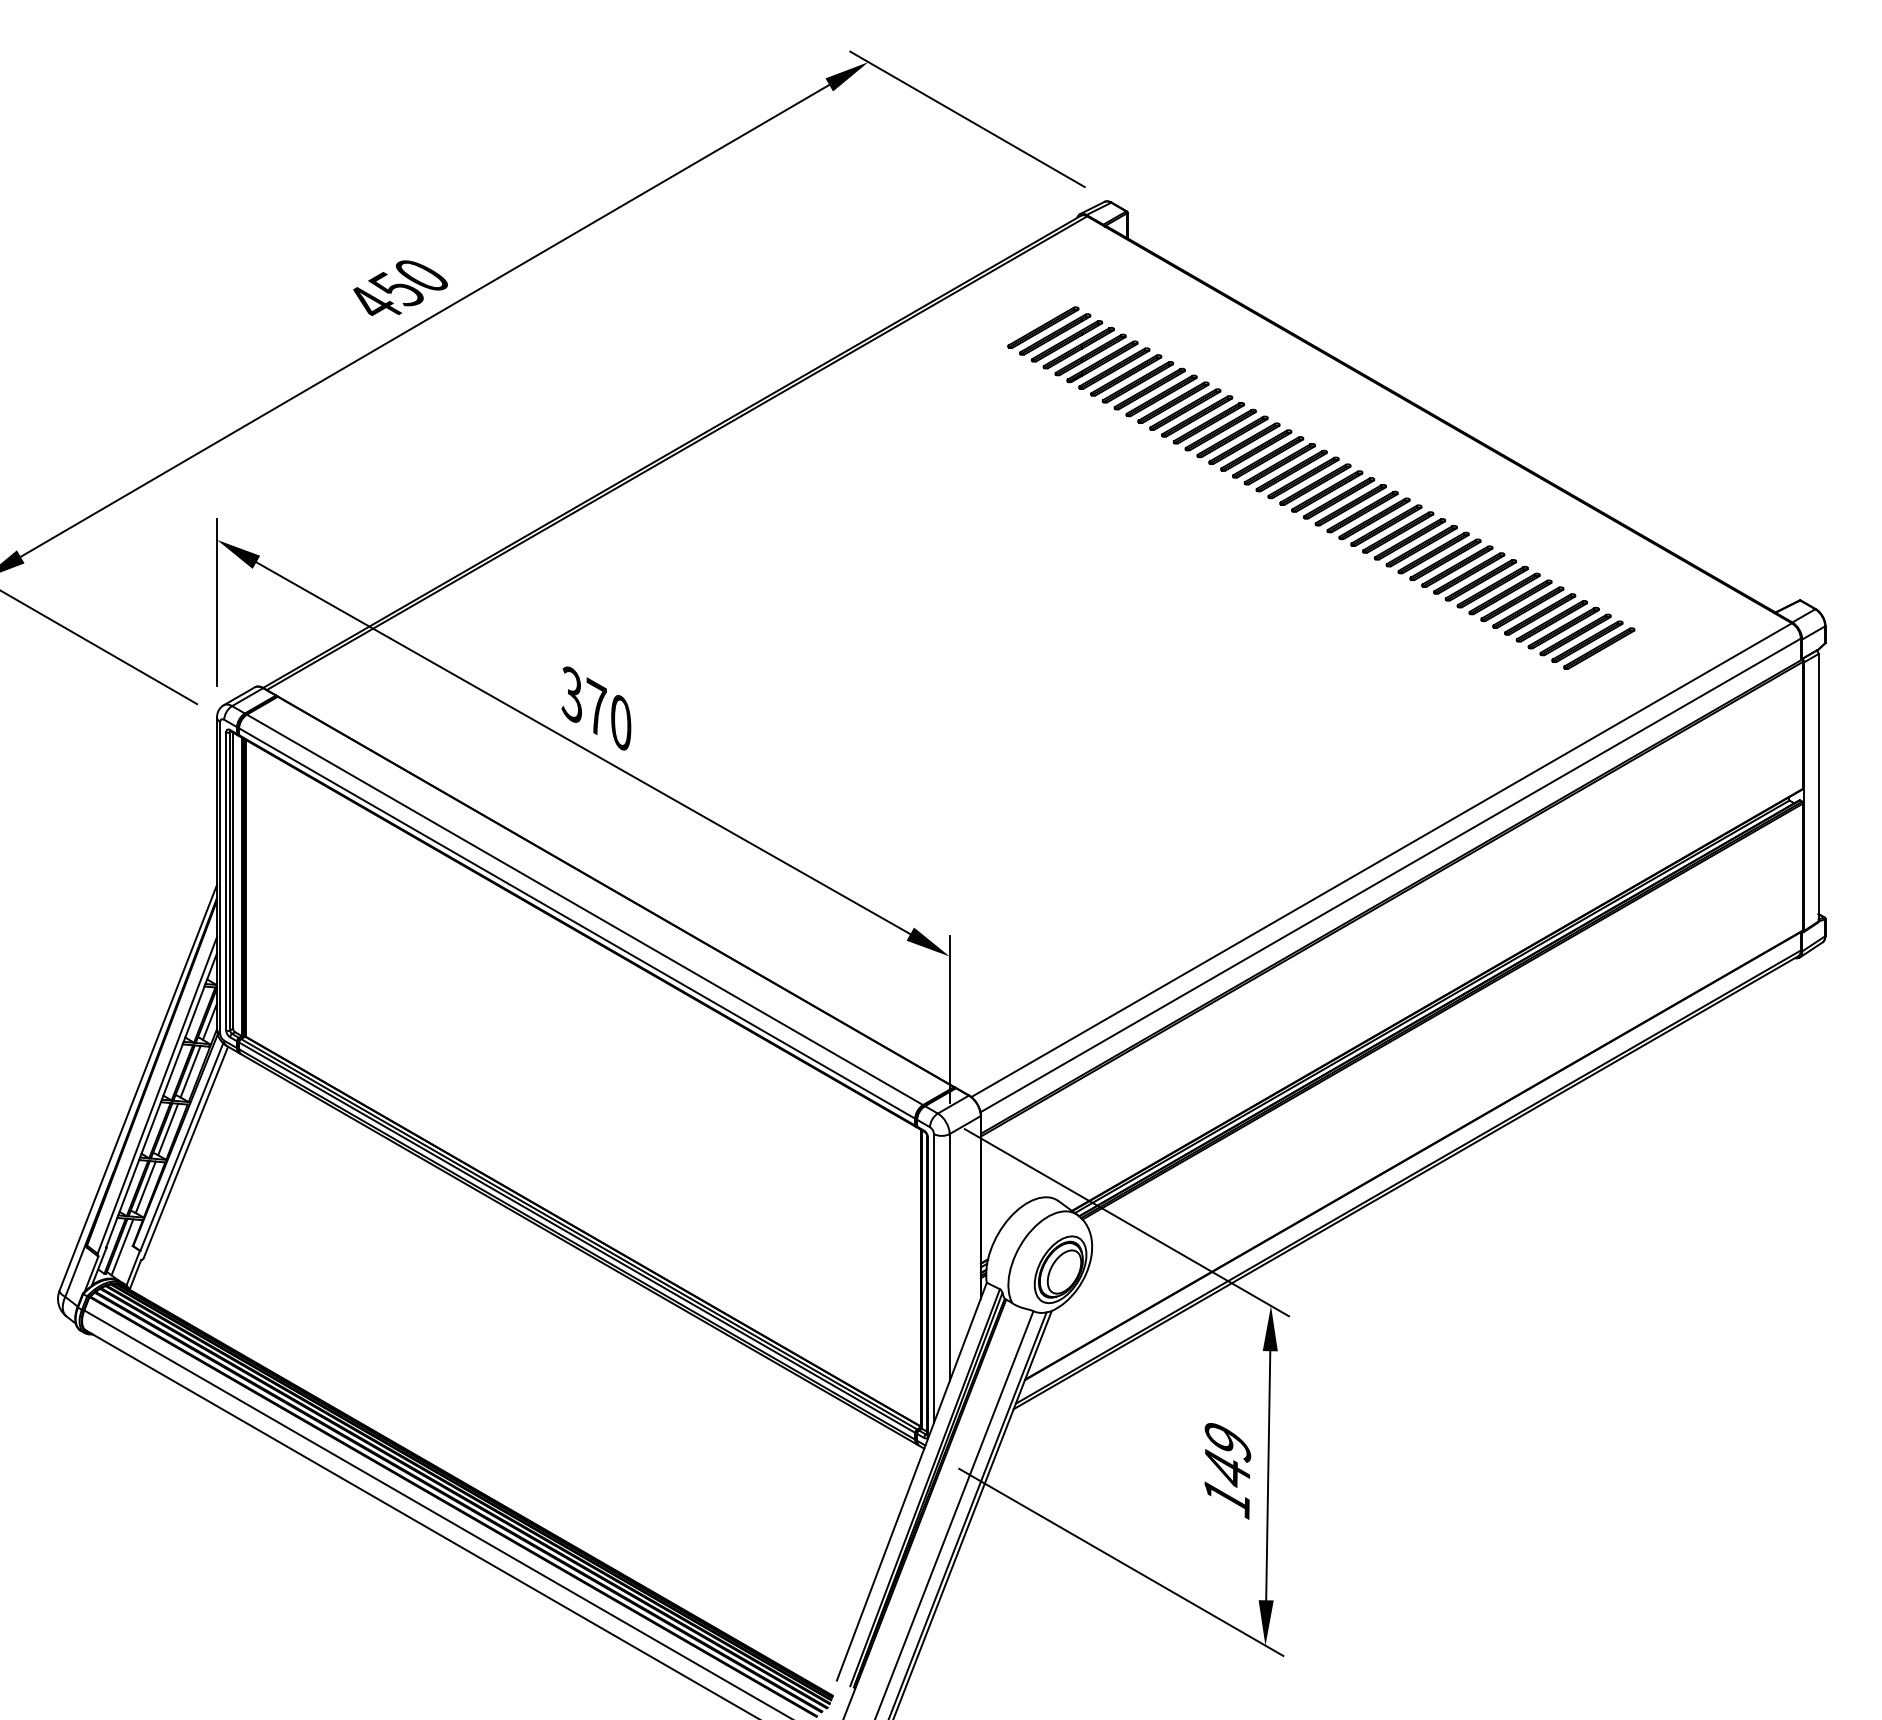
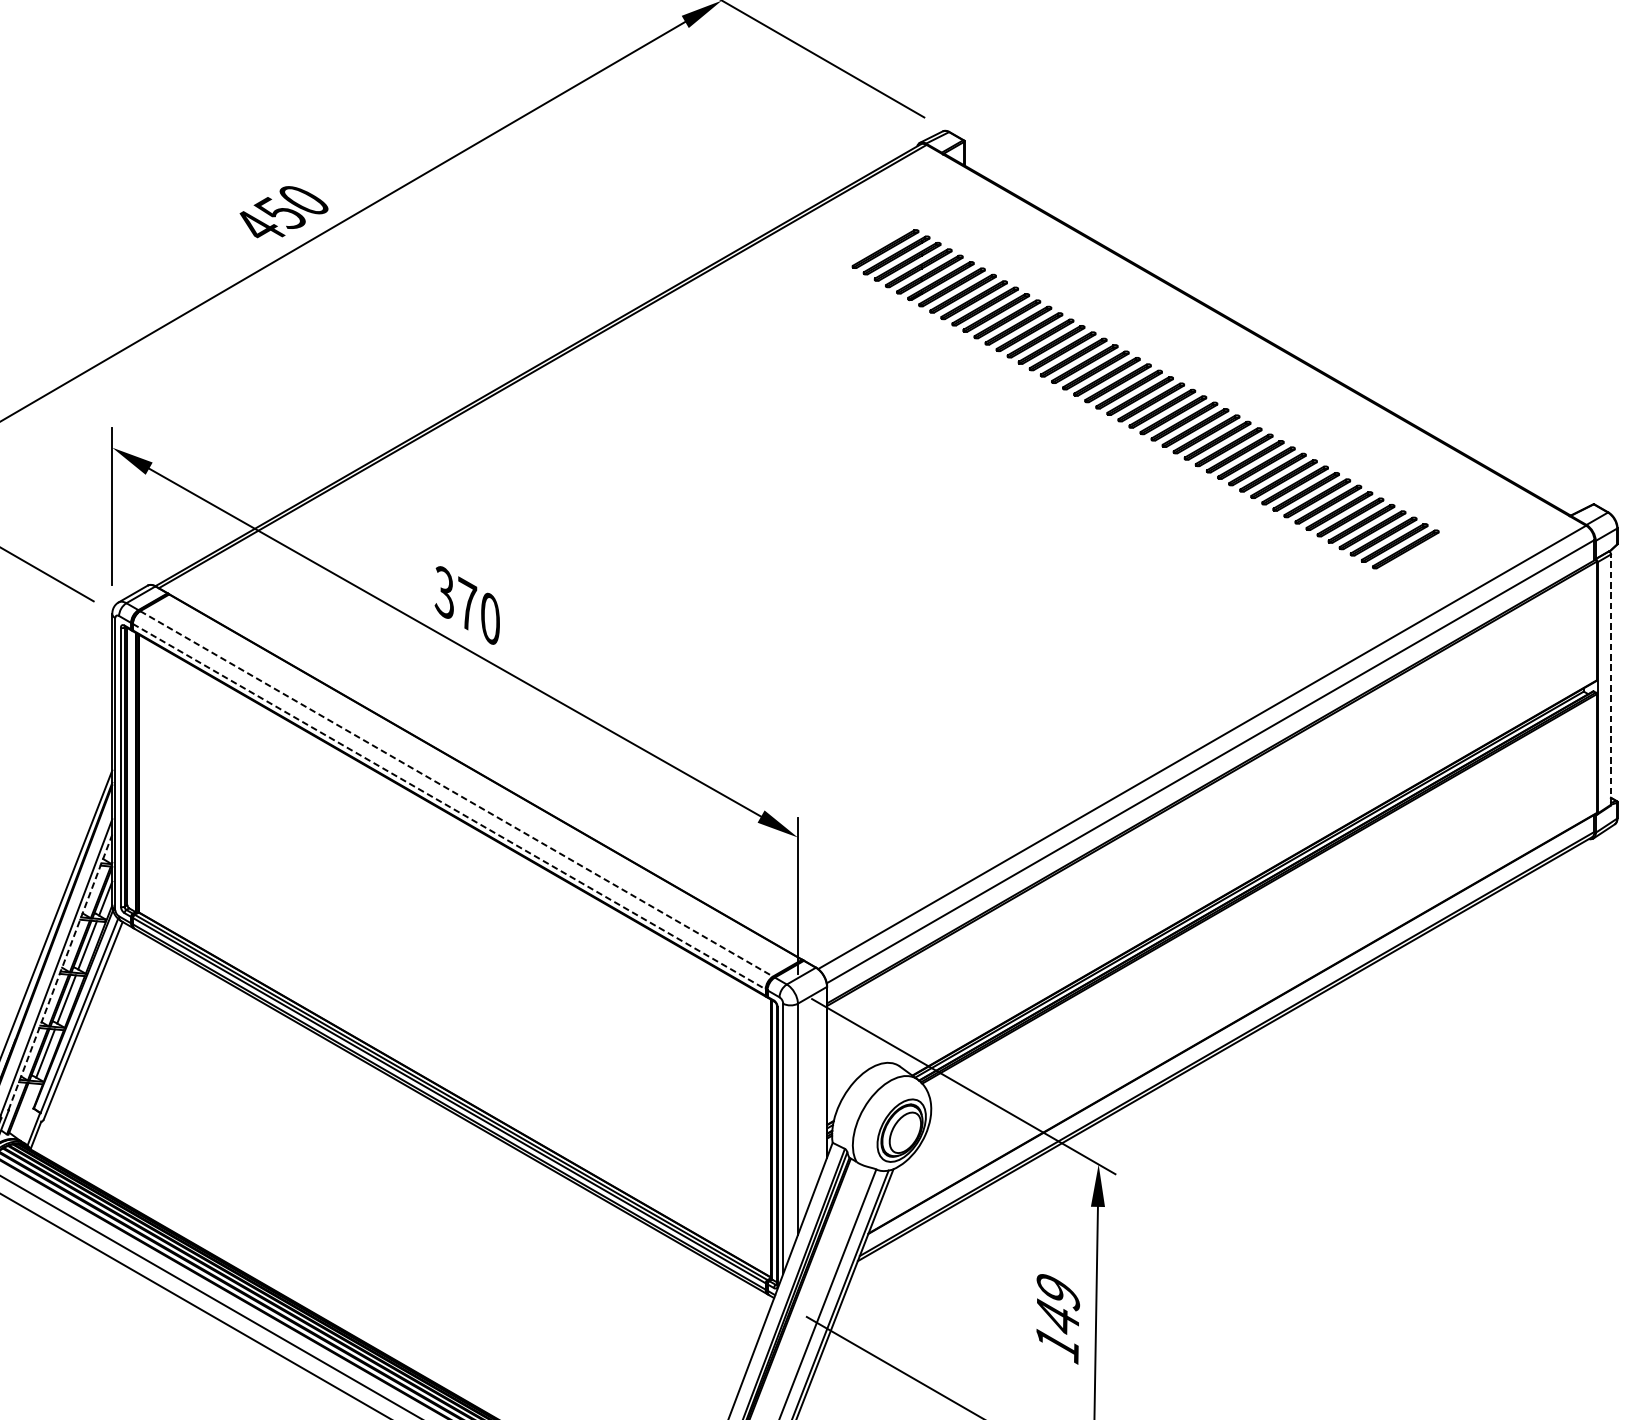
line: (1818, 787) -> (1610, 679), solid -> dashed
line: (585, 910) -> (457, 794), solid -> dashed
line: (577, 923) -> (449, 806), solid -> dashed
line: (161, 1100) -> (60, 972), solid -> dashed
line: (122, 1247) -> (23, 1109), removed

